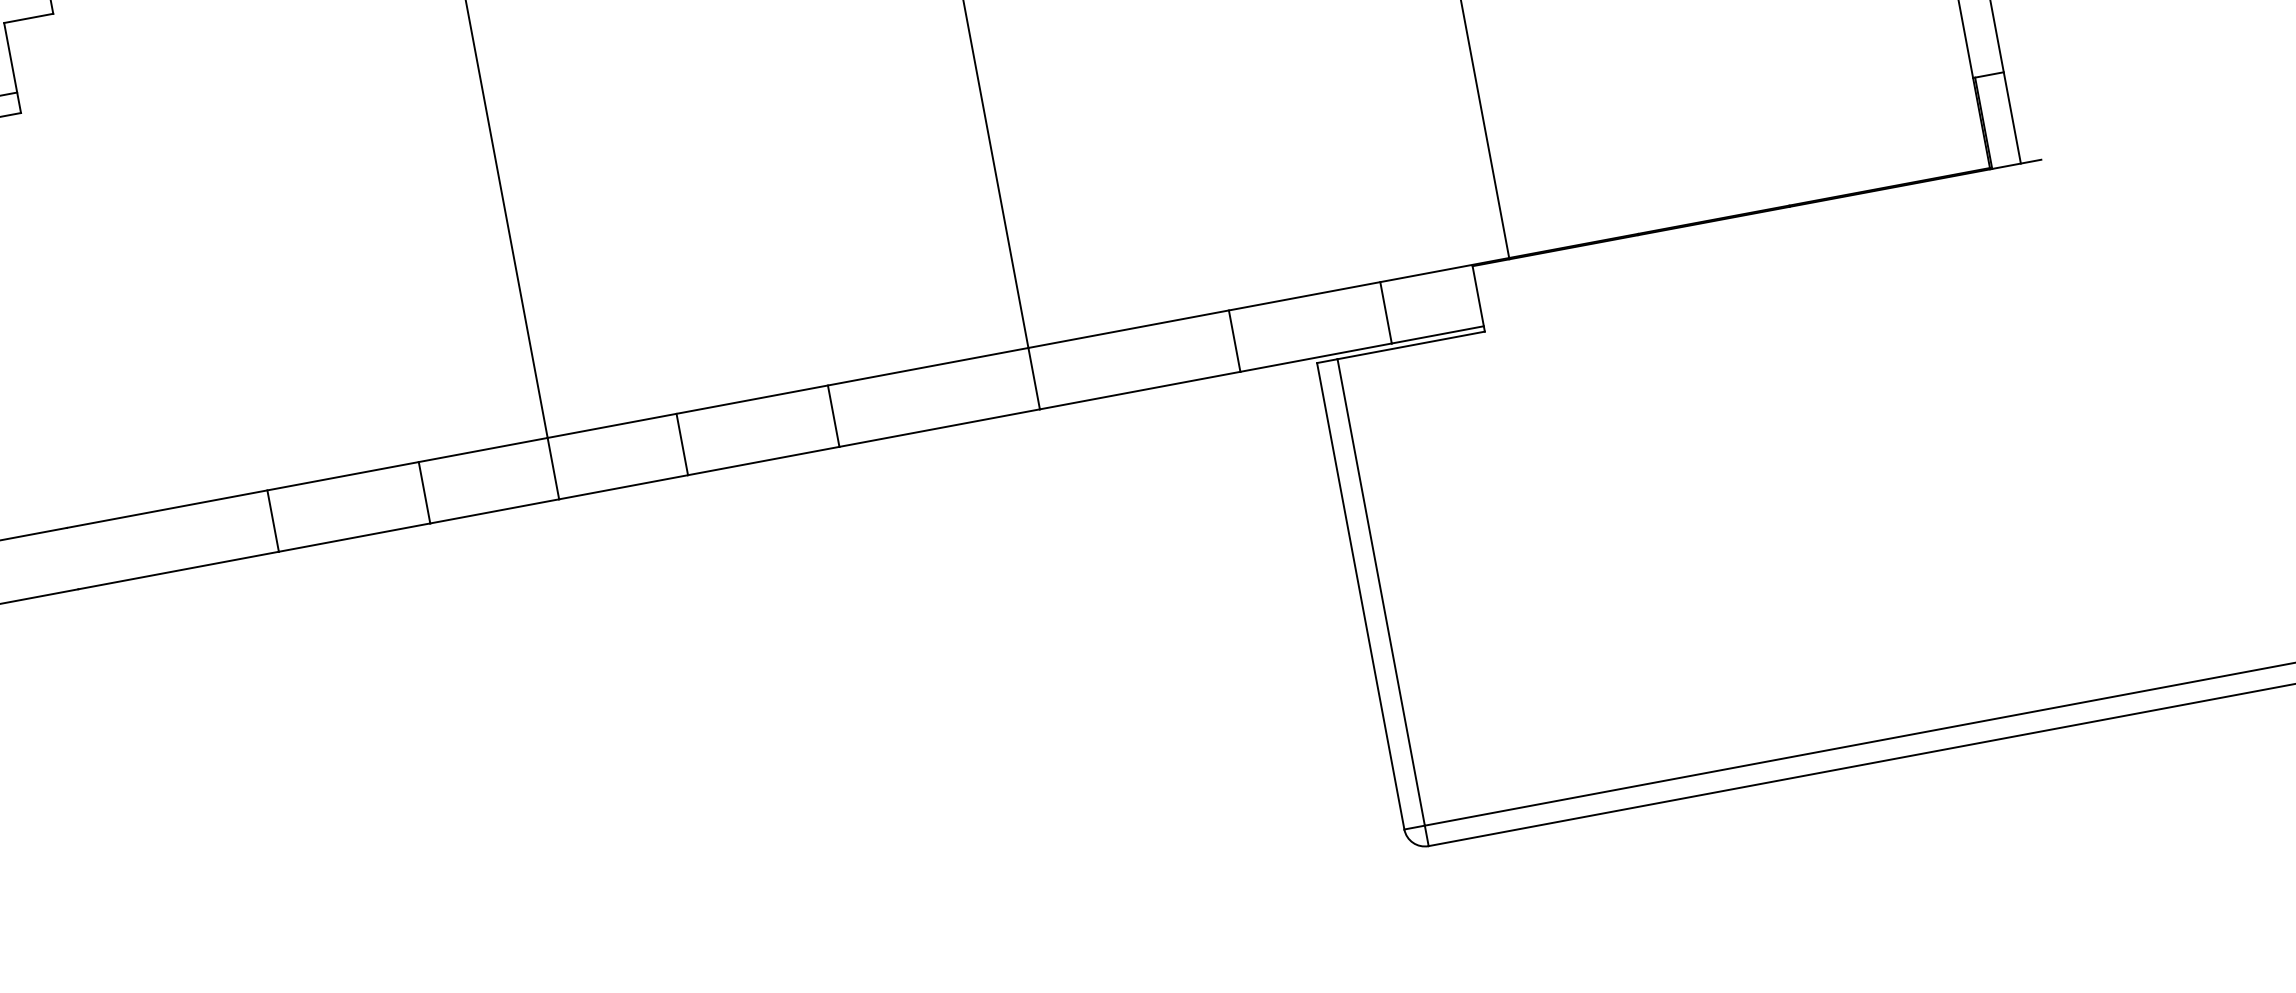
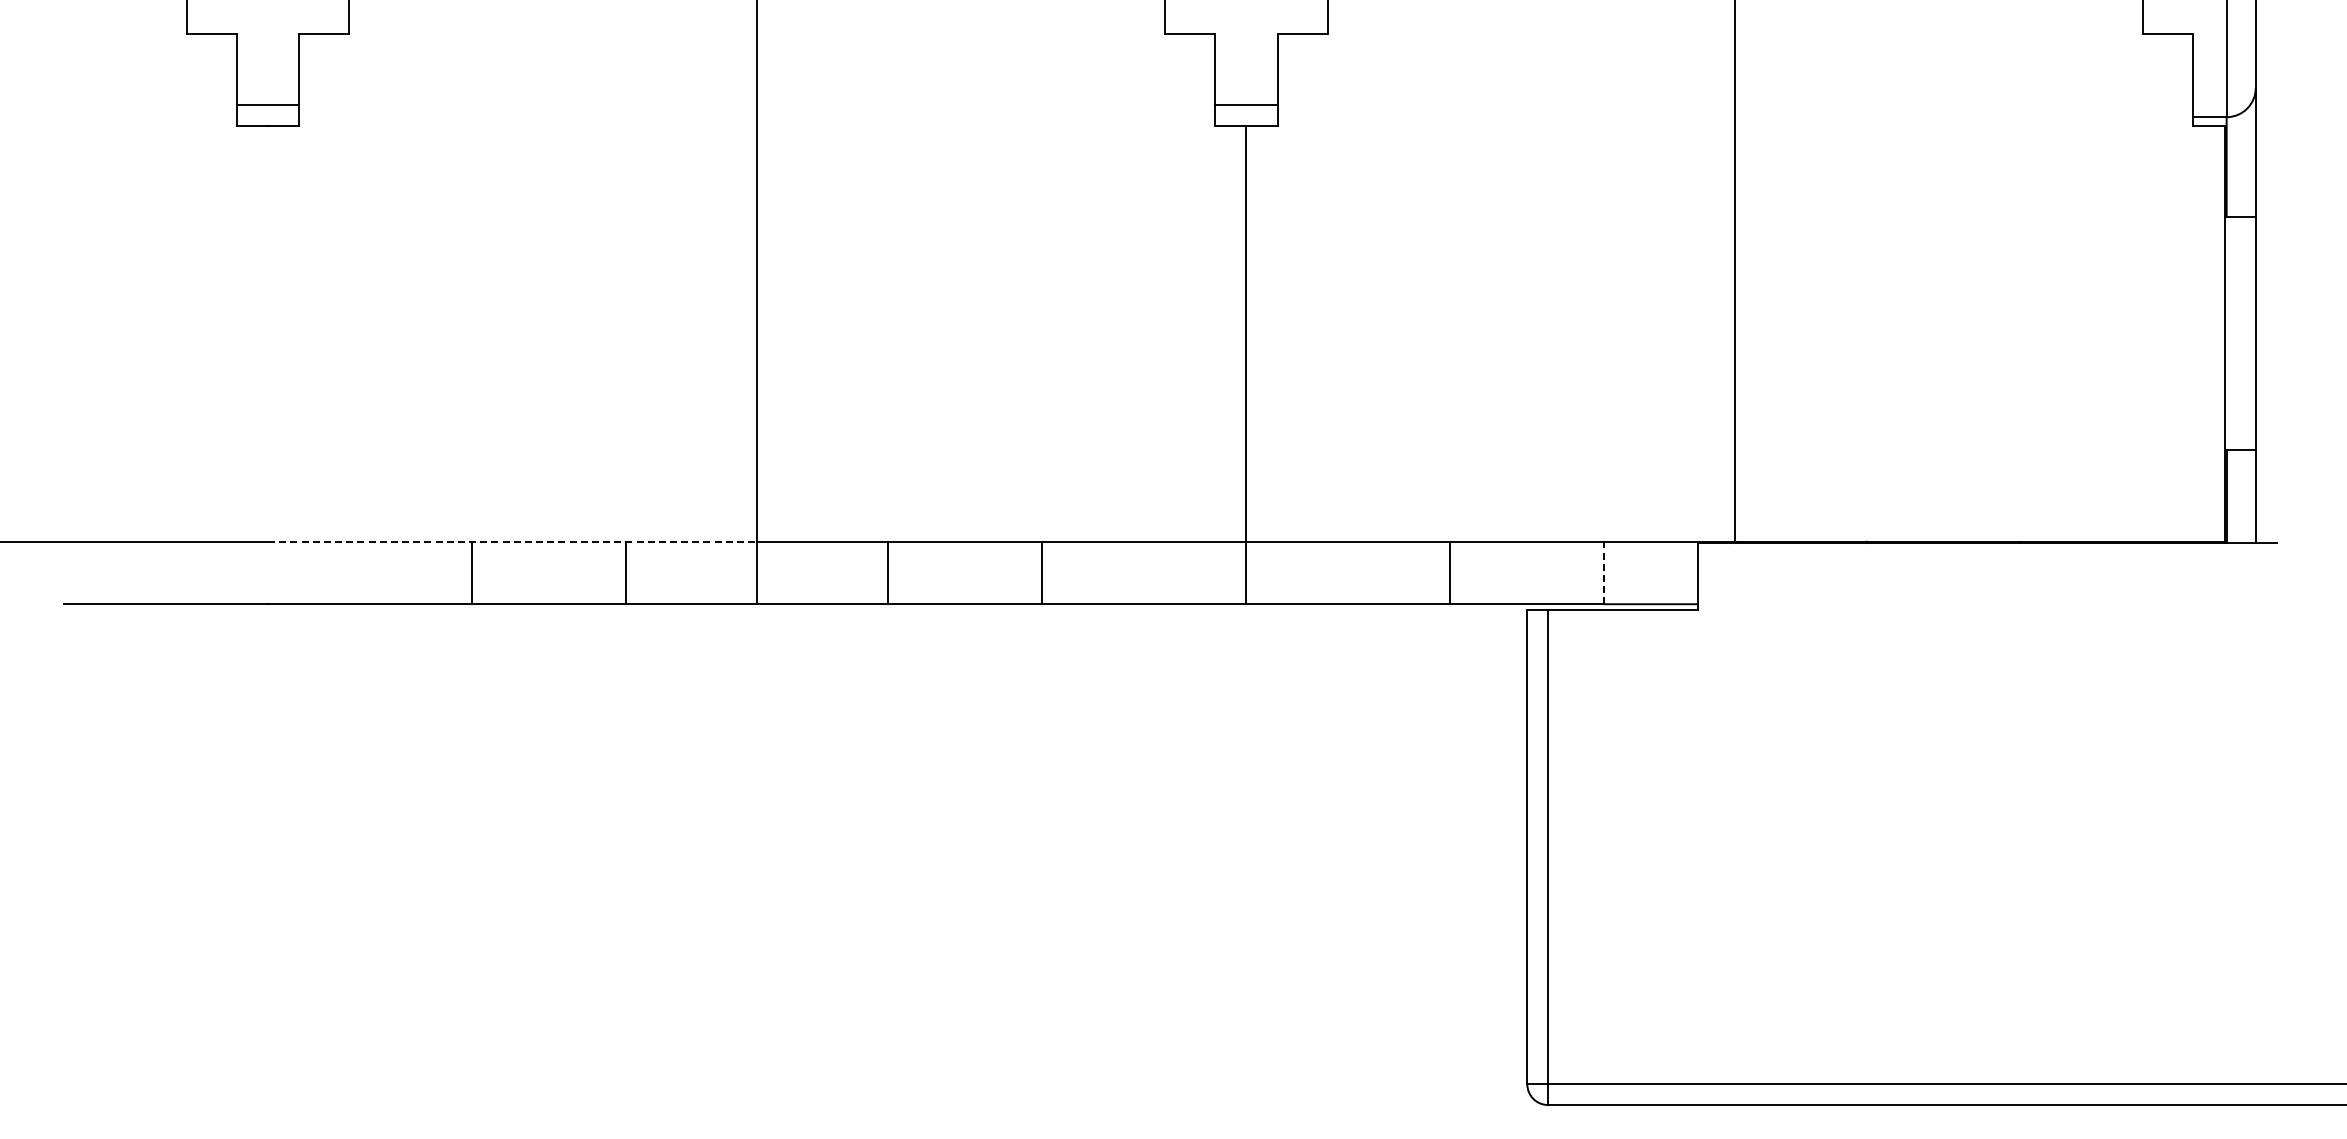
line: (1386, 312) -> (1604, 572), solid -> dashed
line: (307, 482) -> (512, 541), solid -> dashed

